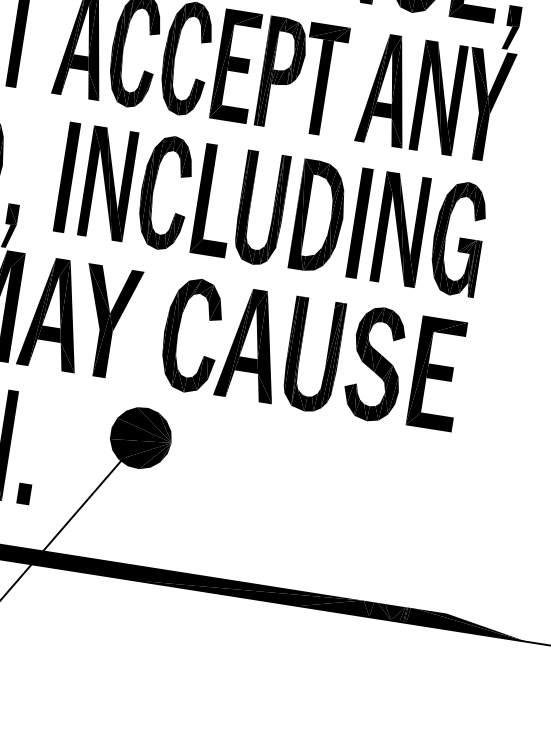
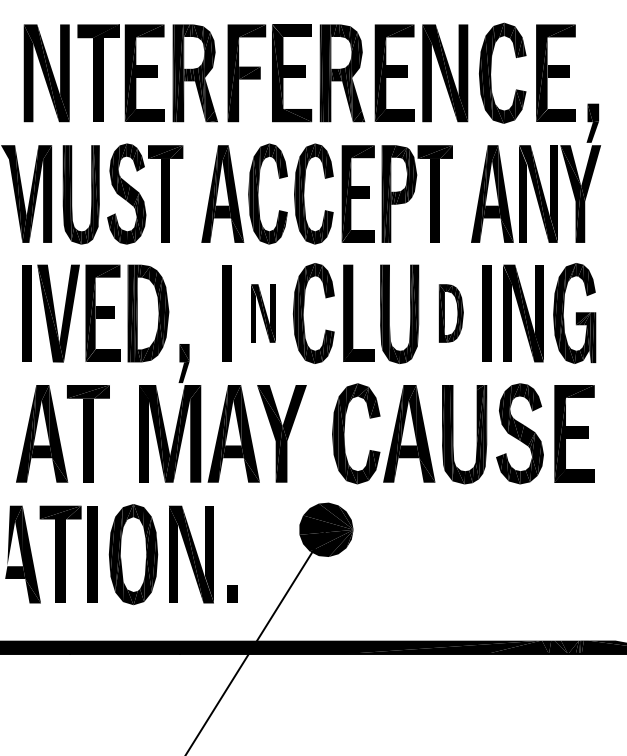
part: (108, 183) -> (263, 313), size x0.6
part: (319, 216) -> (451, 313), size x0.6

